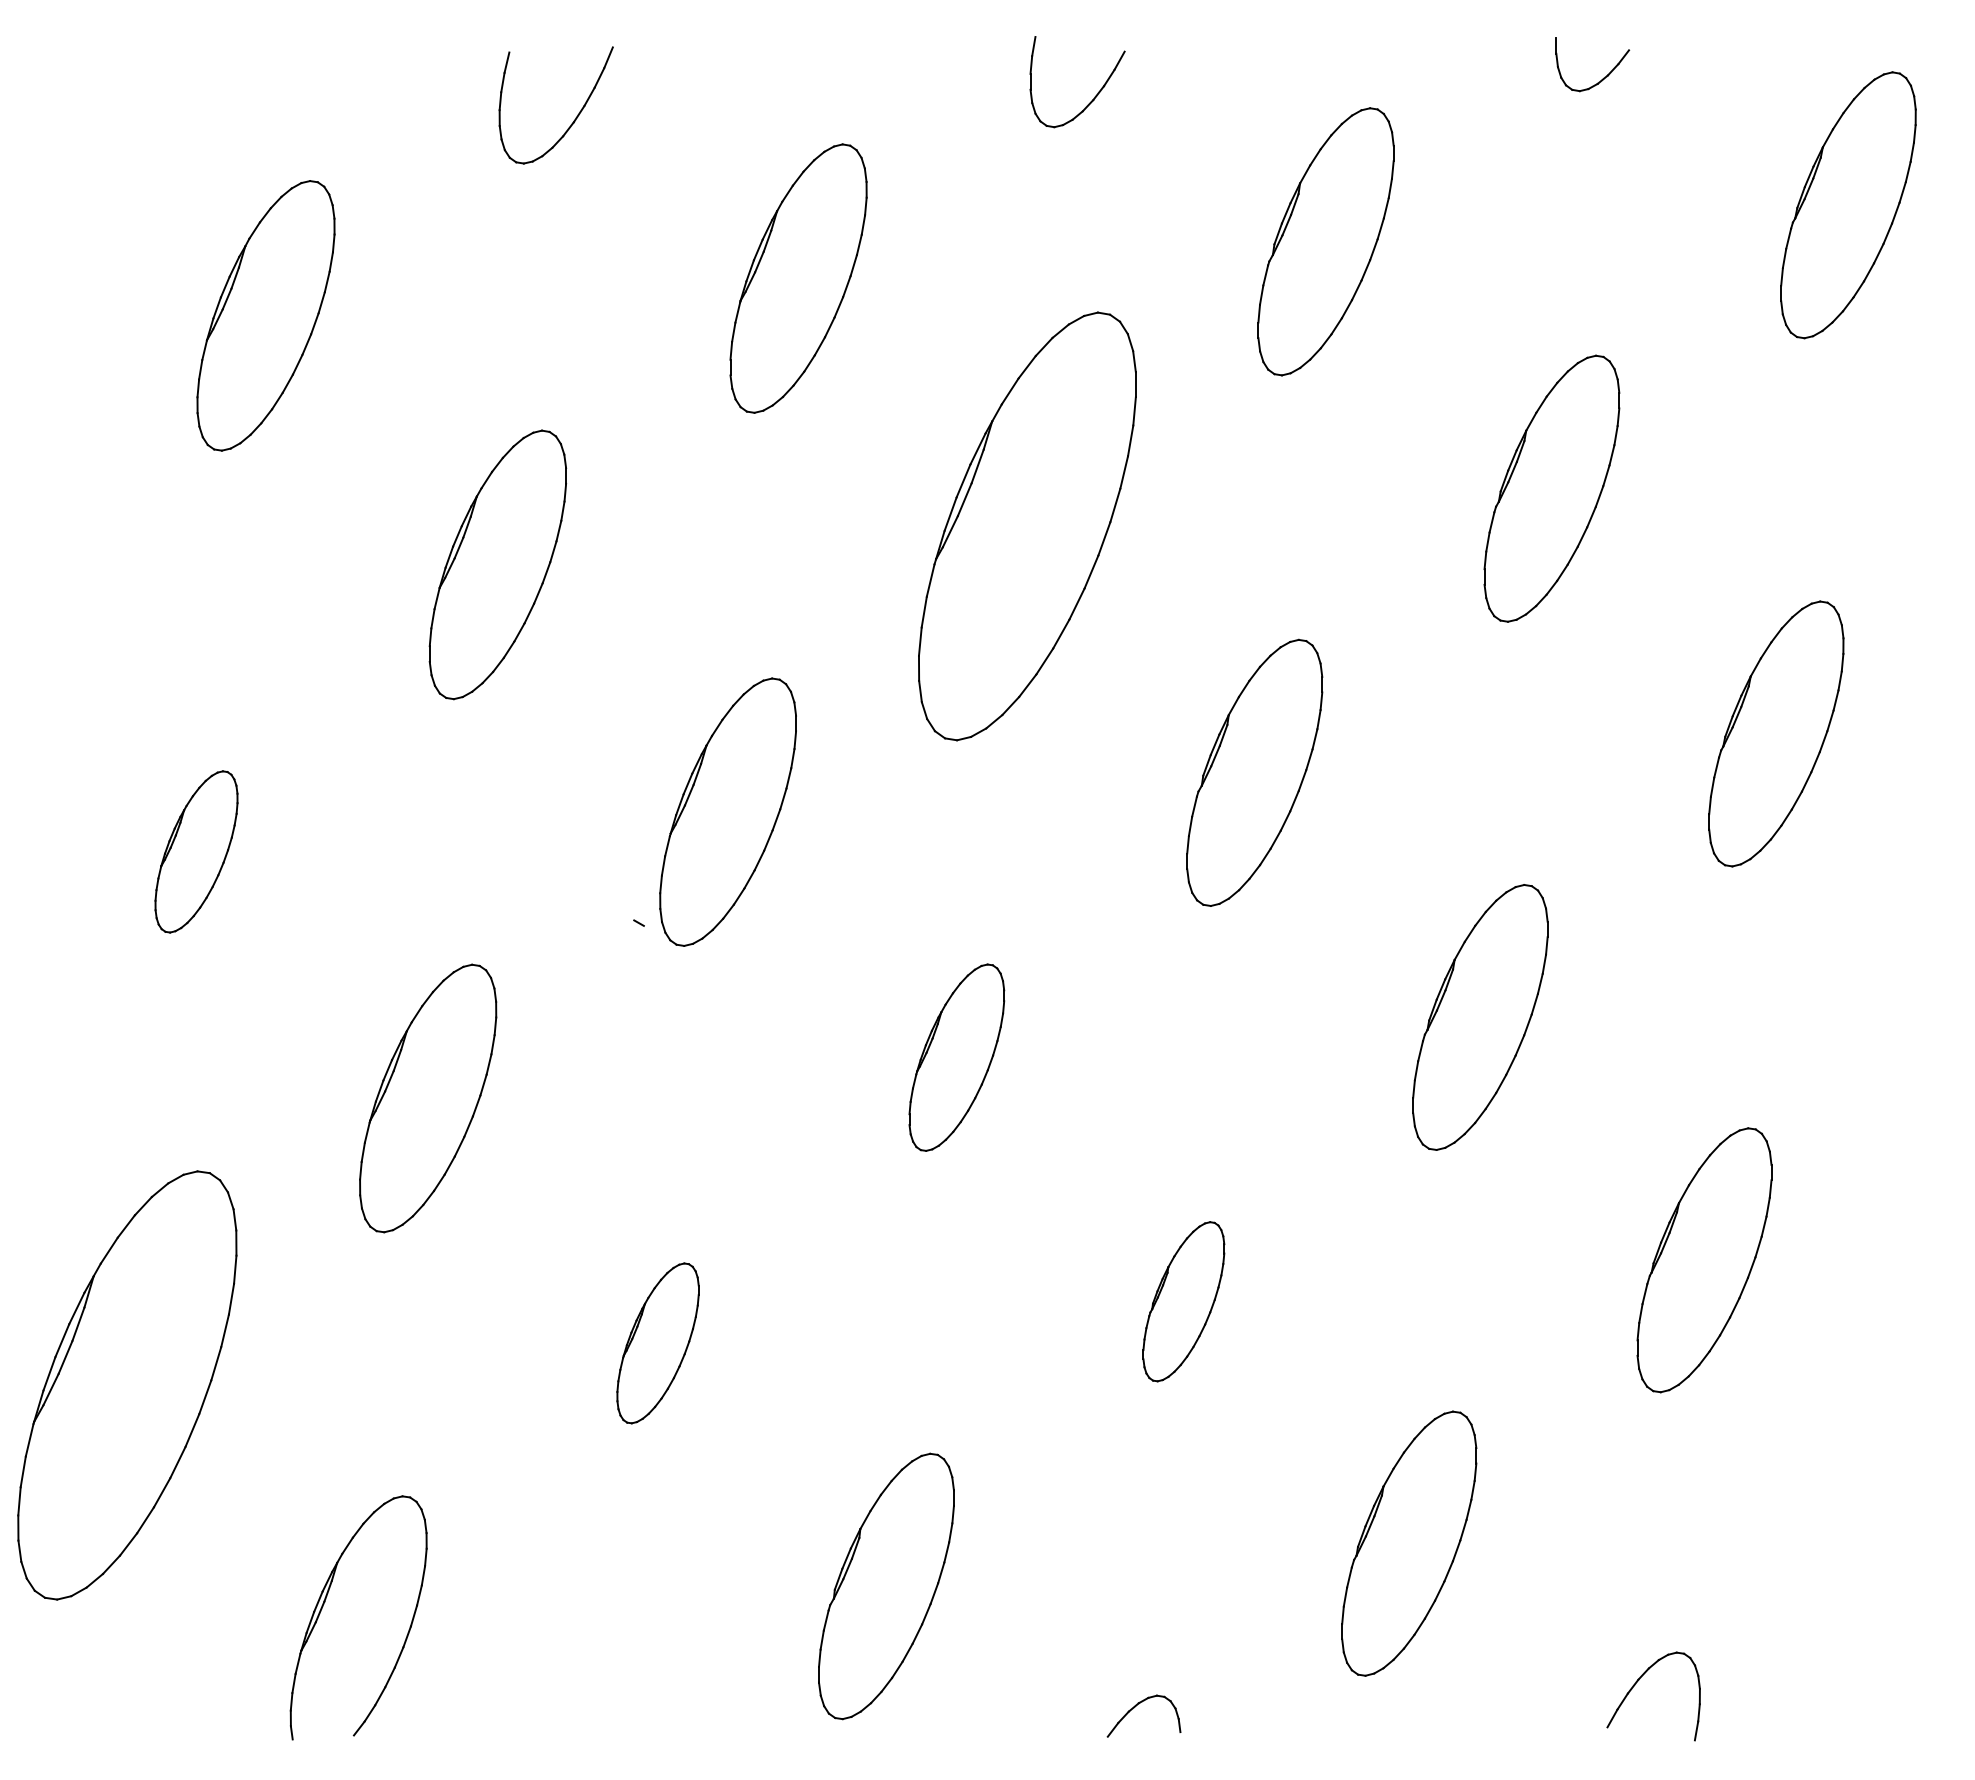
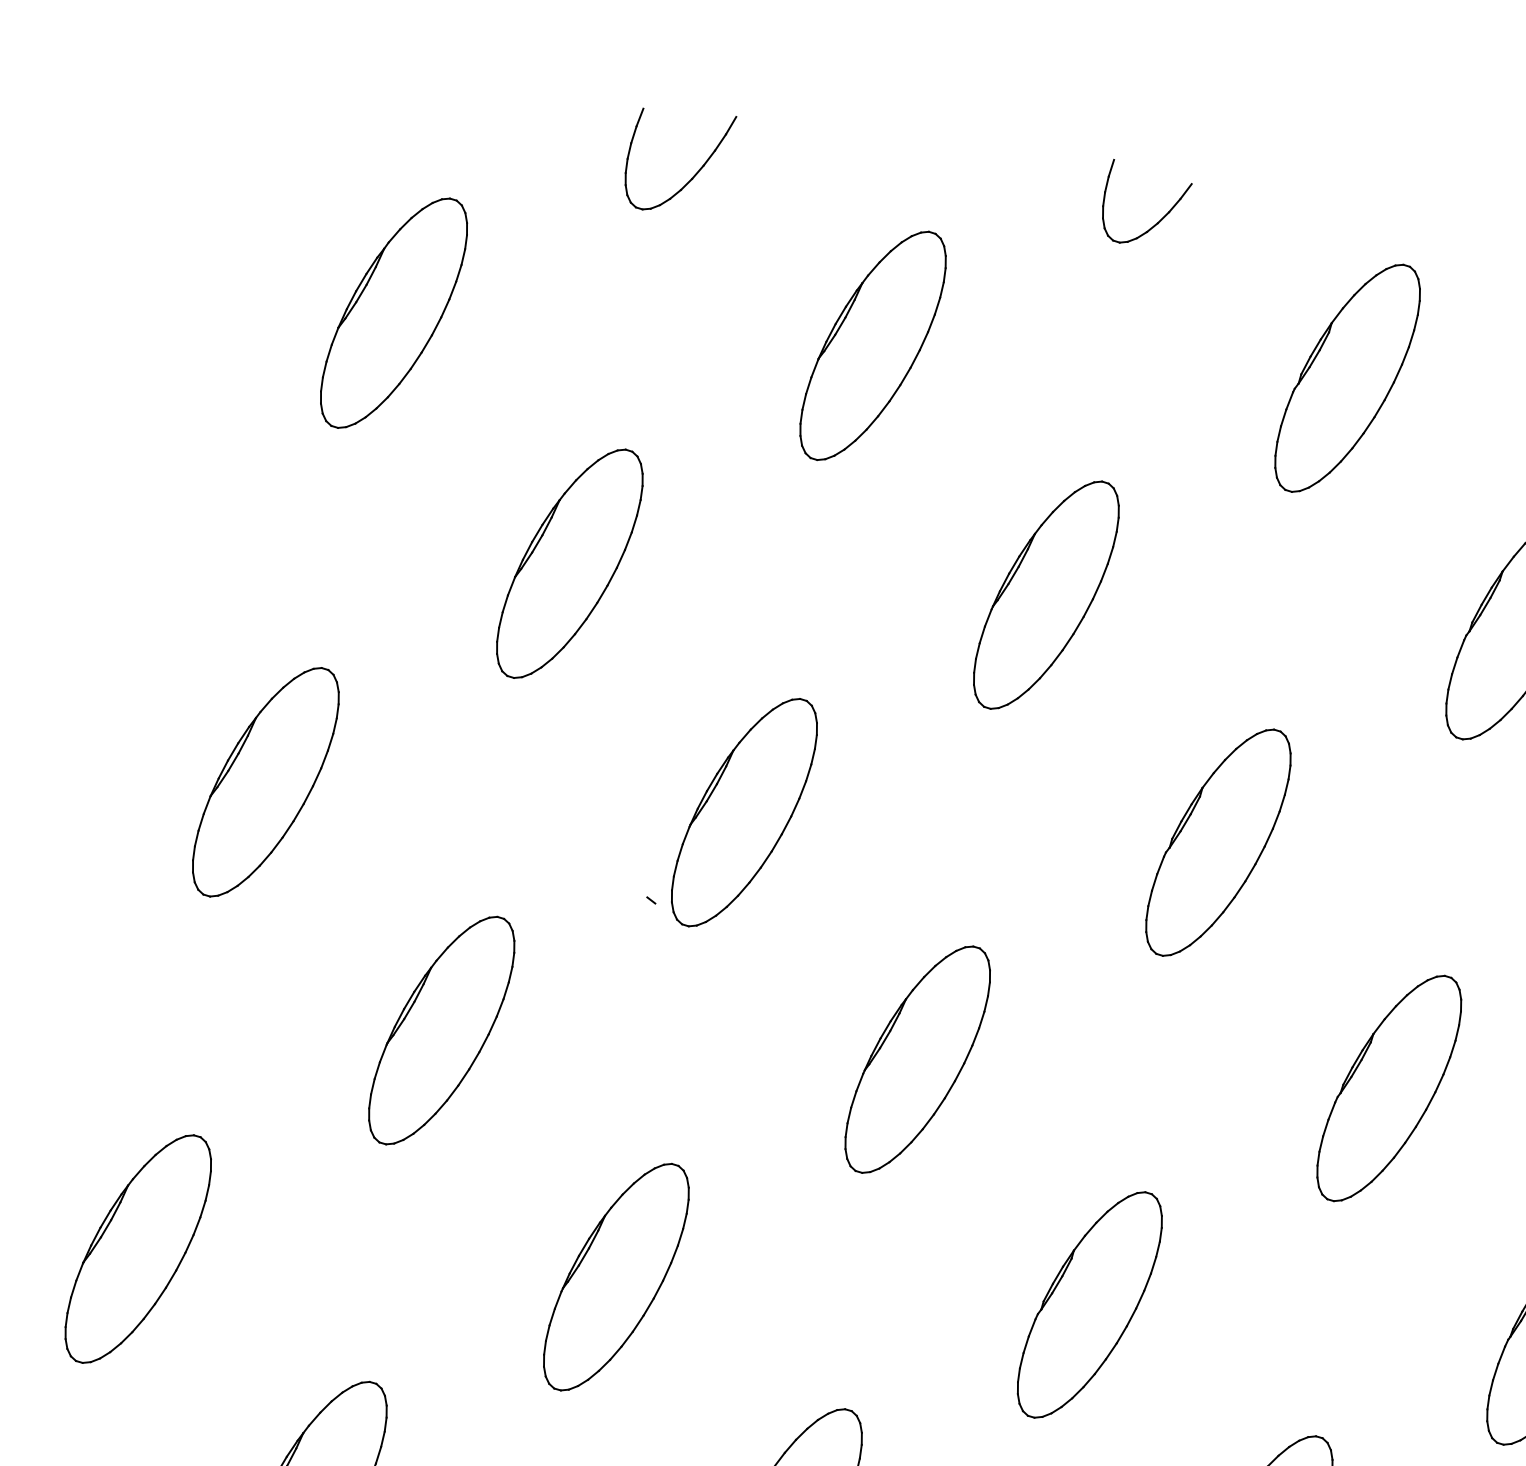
part: (1027, 526) -> (1046, 595), size x0.62
part: (196, 851) -> (265, 781), size x1.67
part: (956, 1057) -> (917, 1059), size x1.43
part: (1183, 1301) -> (1089, 1304), size x1.67
part: (657, 1343) -> (615, 1277), size x1.67
part: (127, 1385) -> (138, 1249), size x0.62

